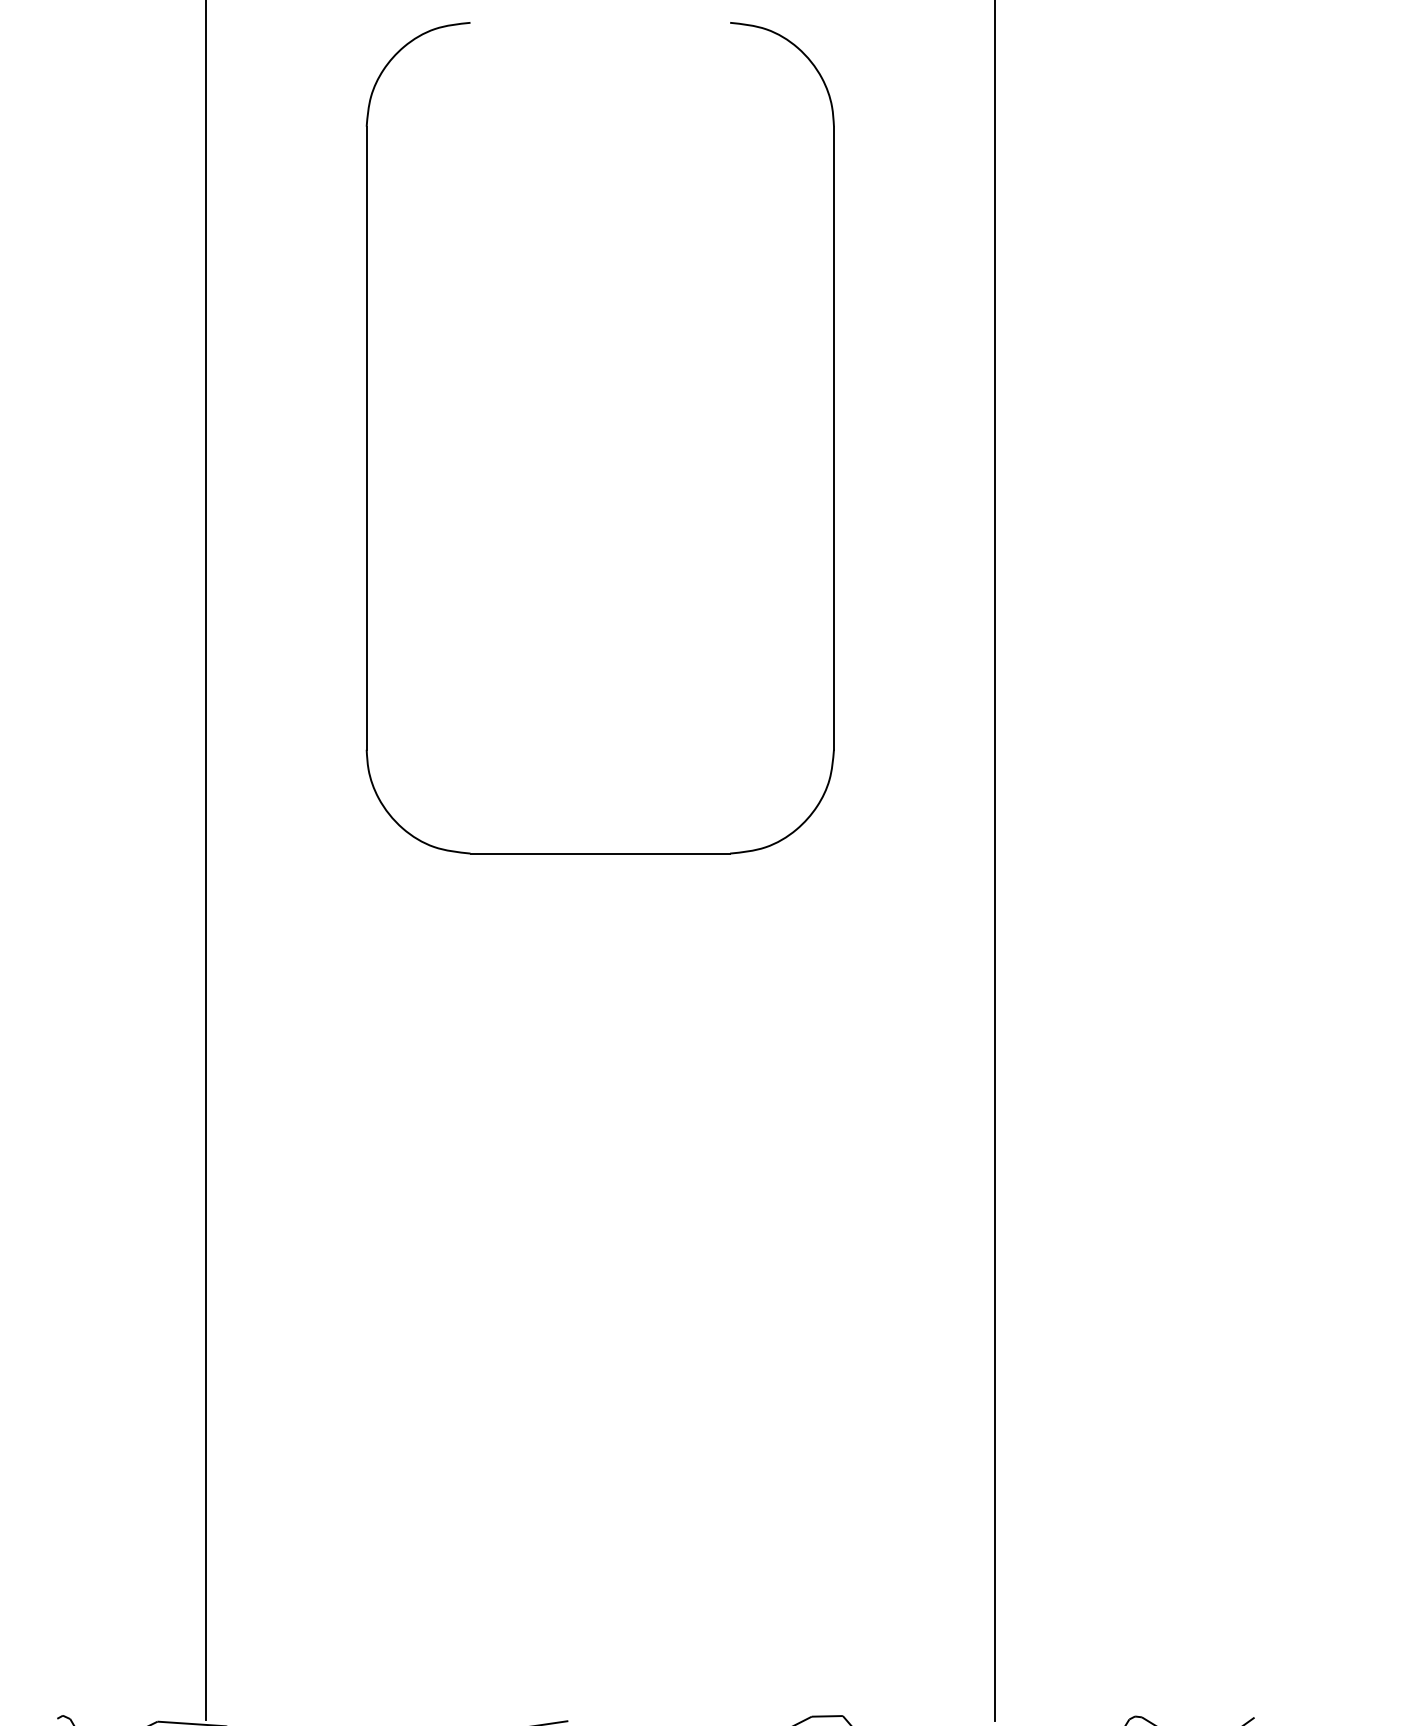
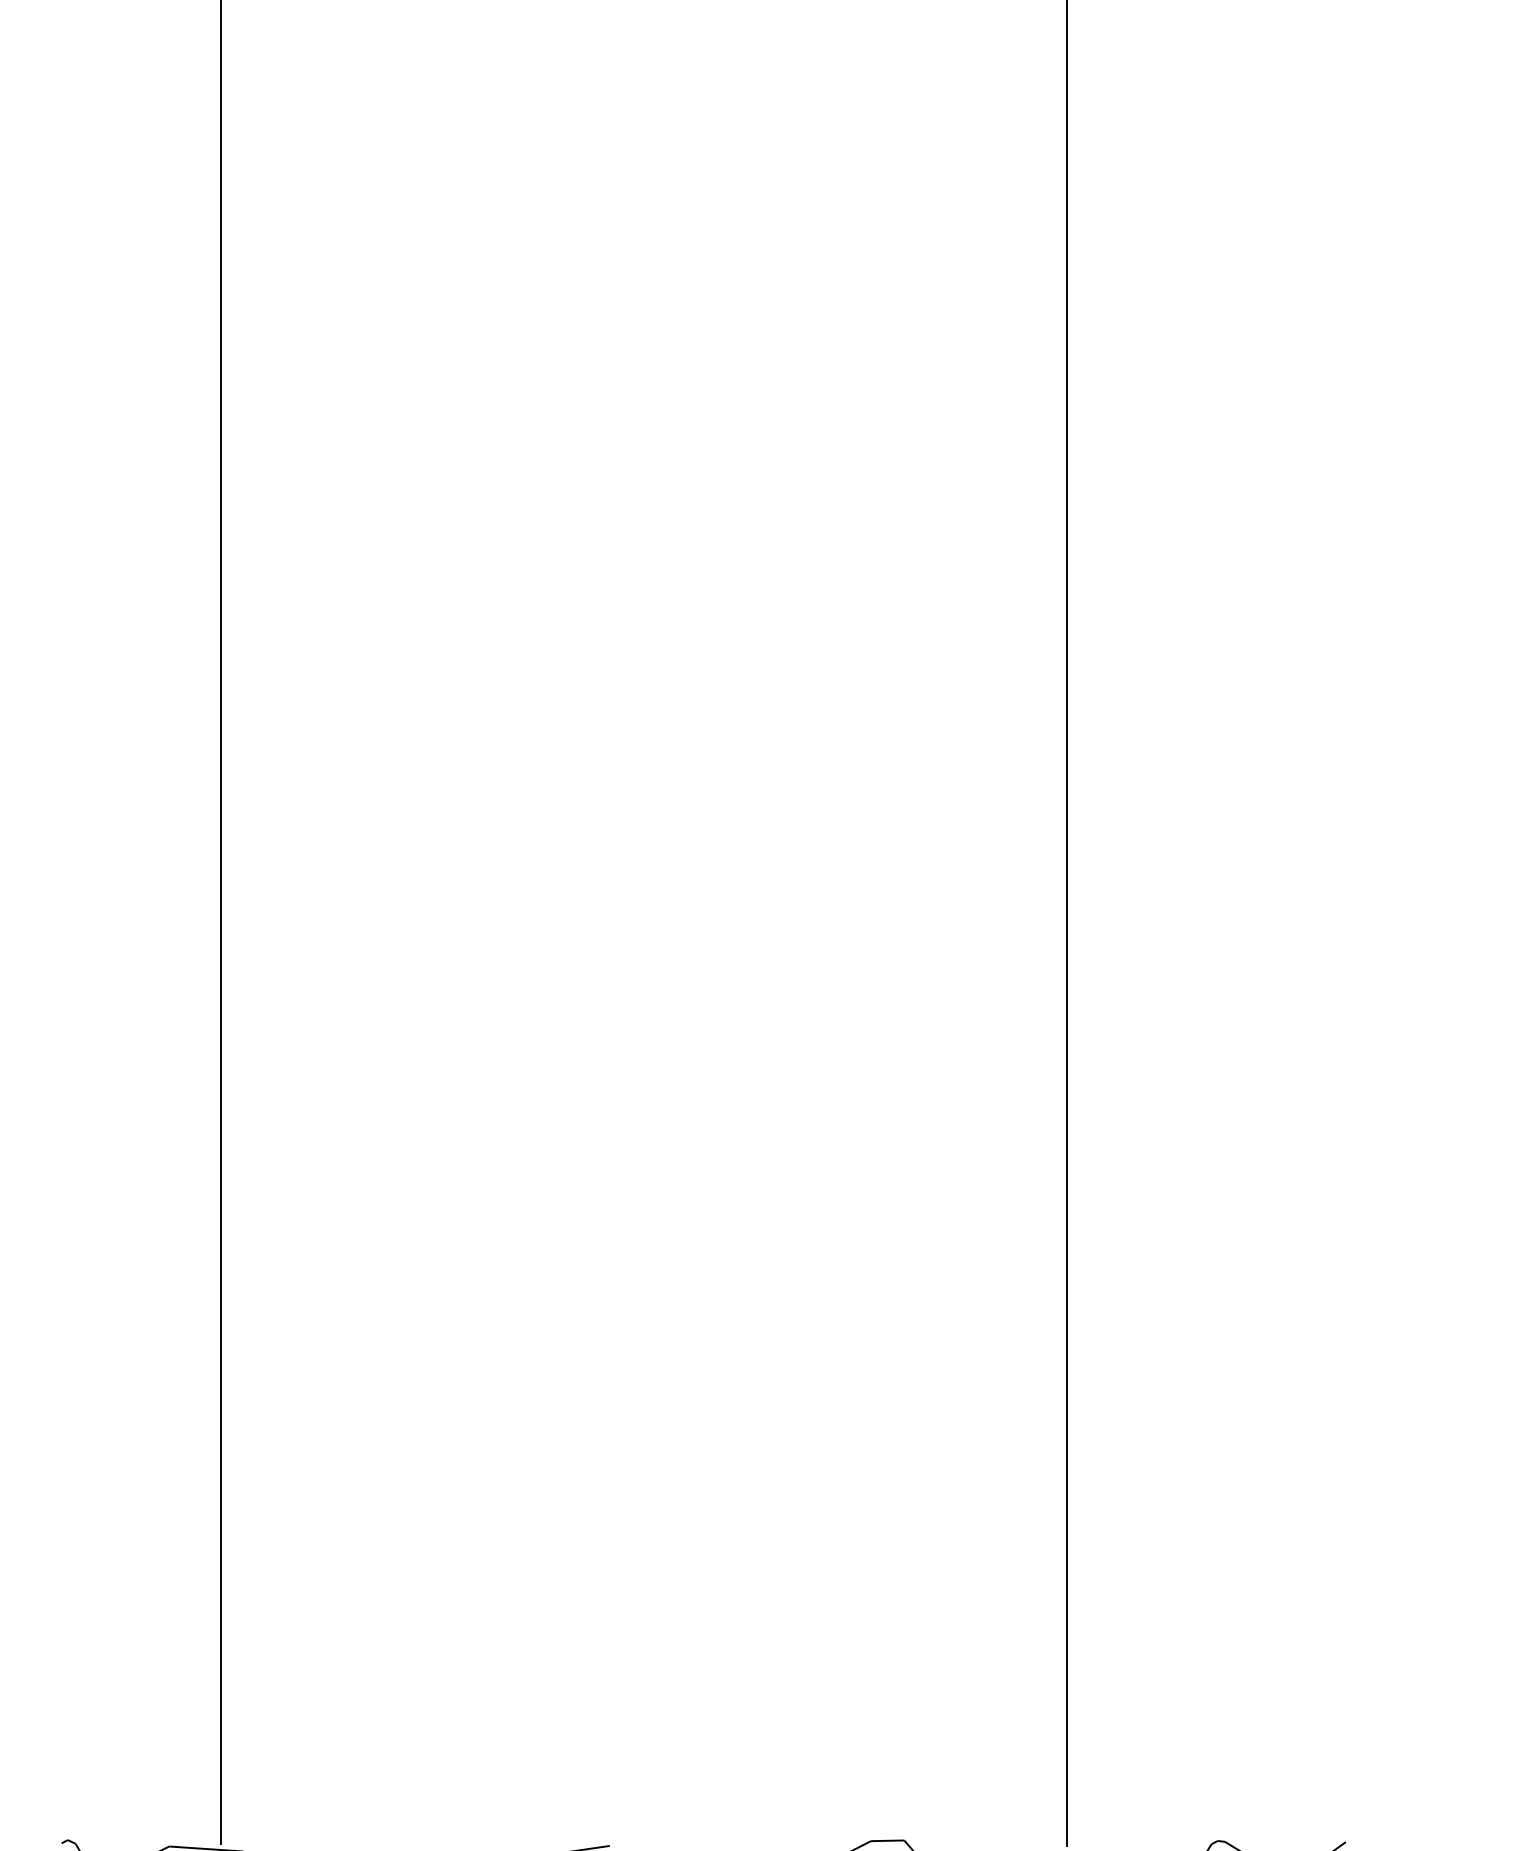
part: (367, 438) -> (394, 470), removed

